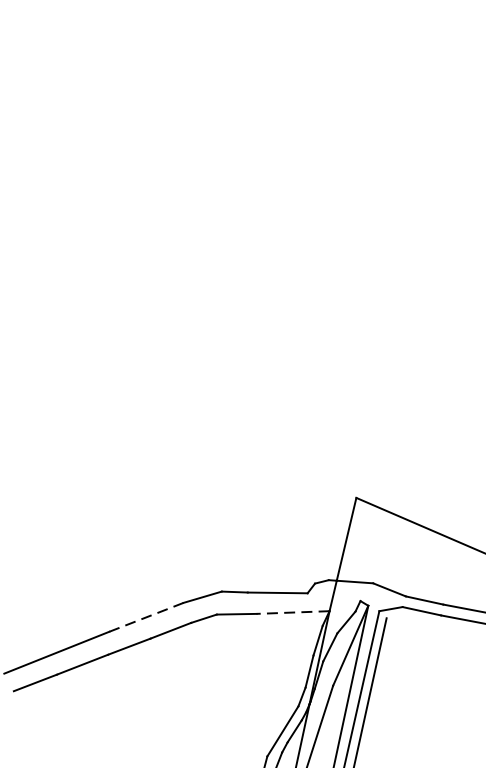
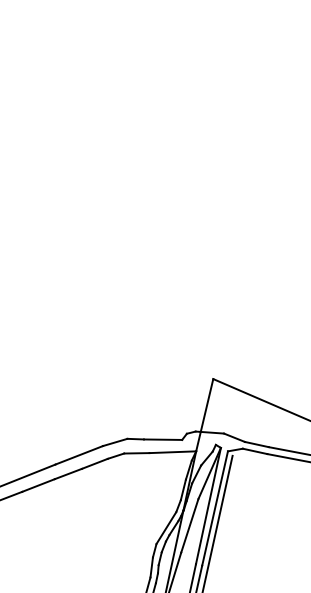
line: (292, 612) -> (172, 452), dashed -> solid
line: (146, 617) -> (79, 455), dashed -> solid

